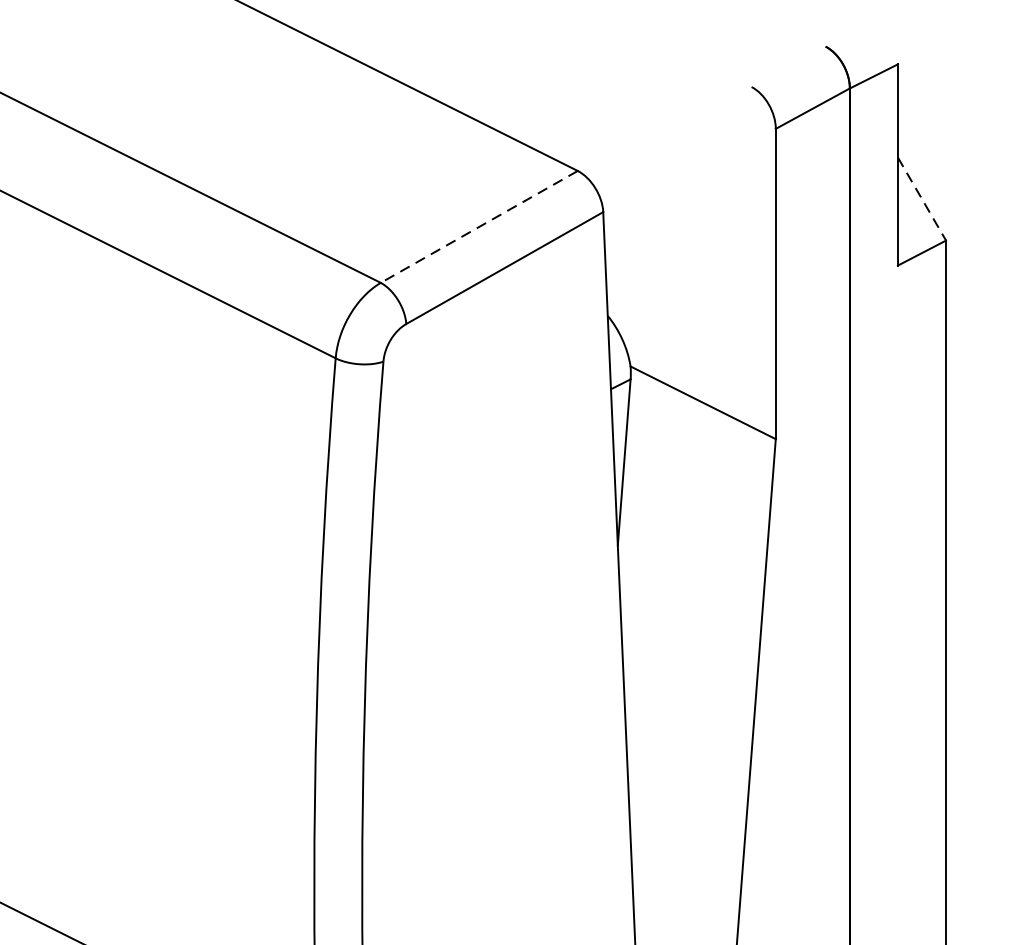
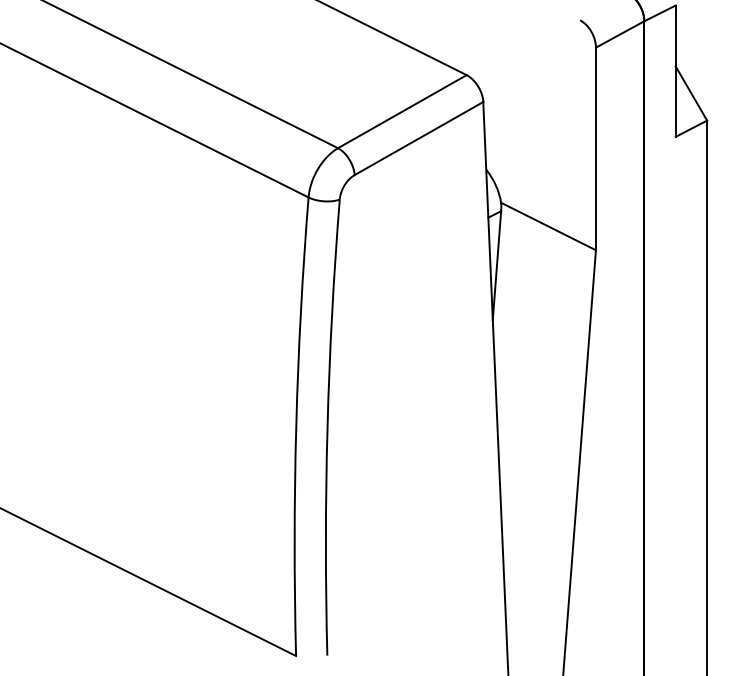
line: (922, 199) -> (691, 93), dashed -> solid
line: (479, 226) -> (402, 111), dashed -> solid

